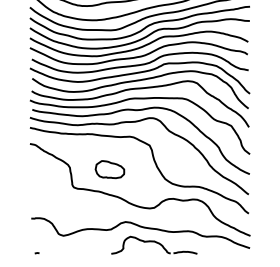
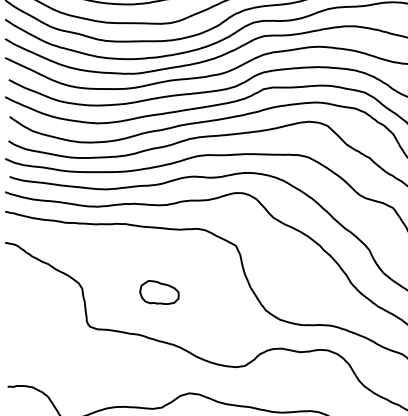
part: (109, 169) -> (158, 292), size x0.7

